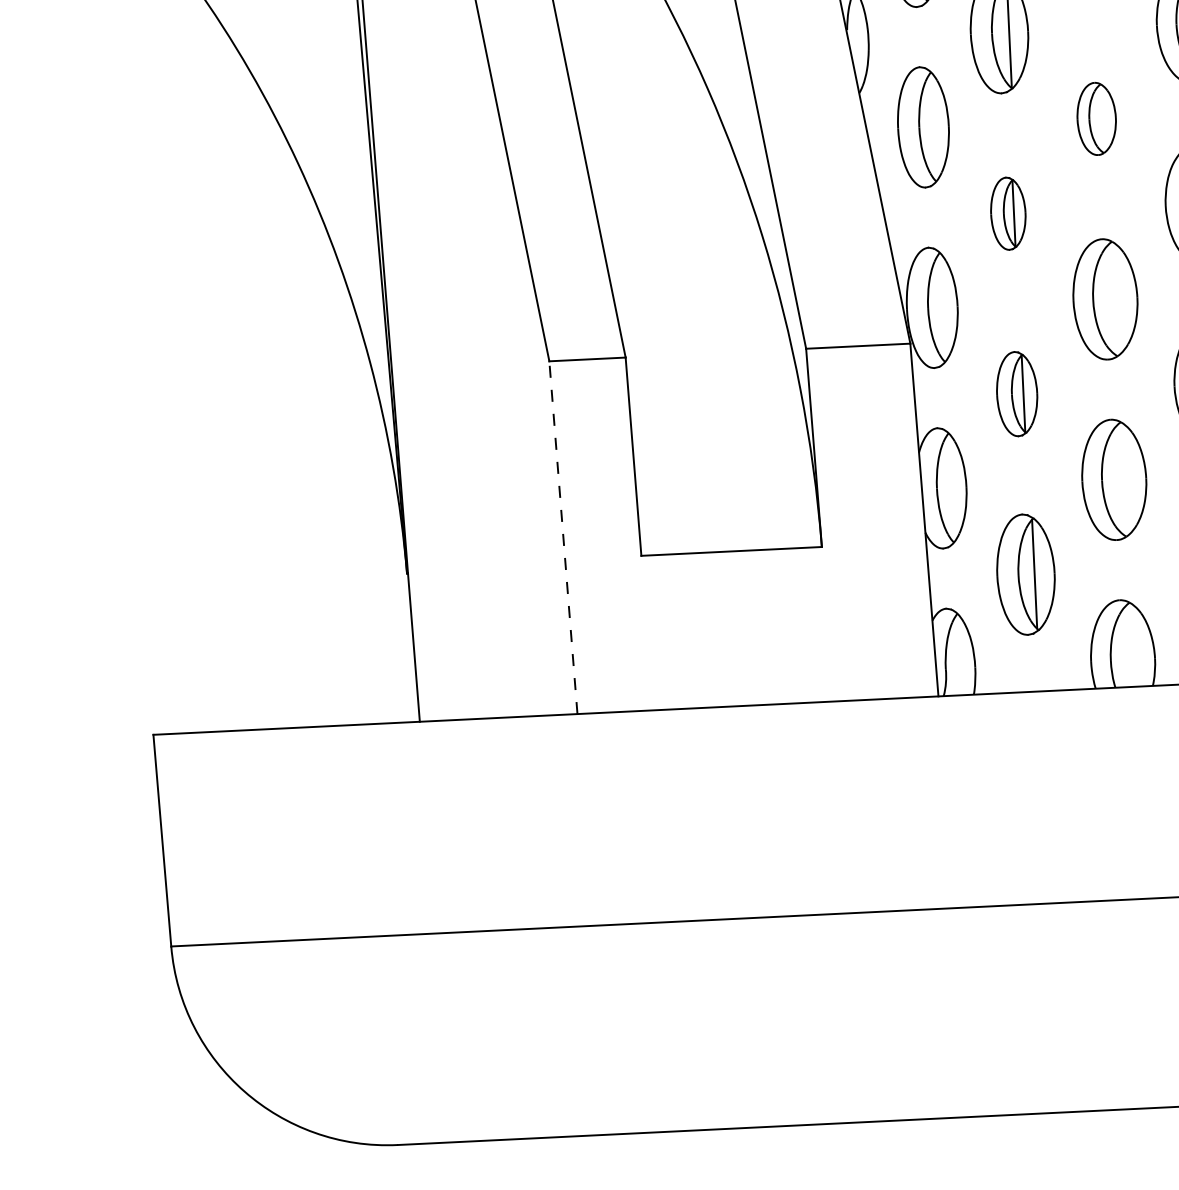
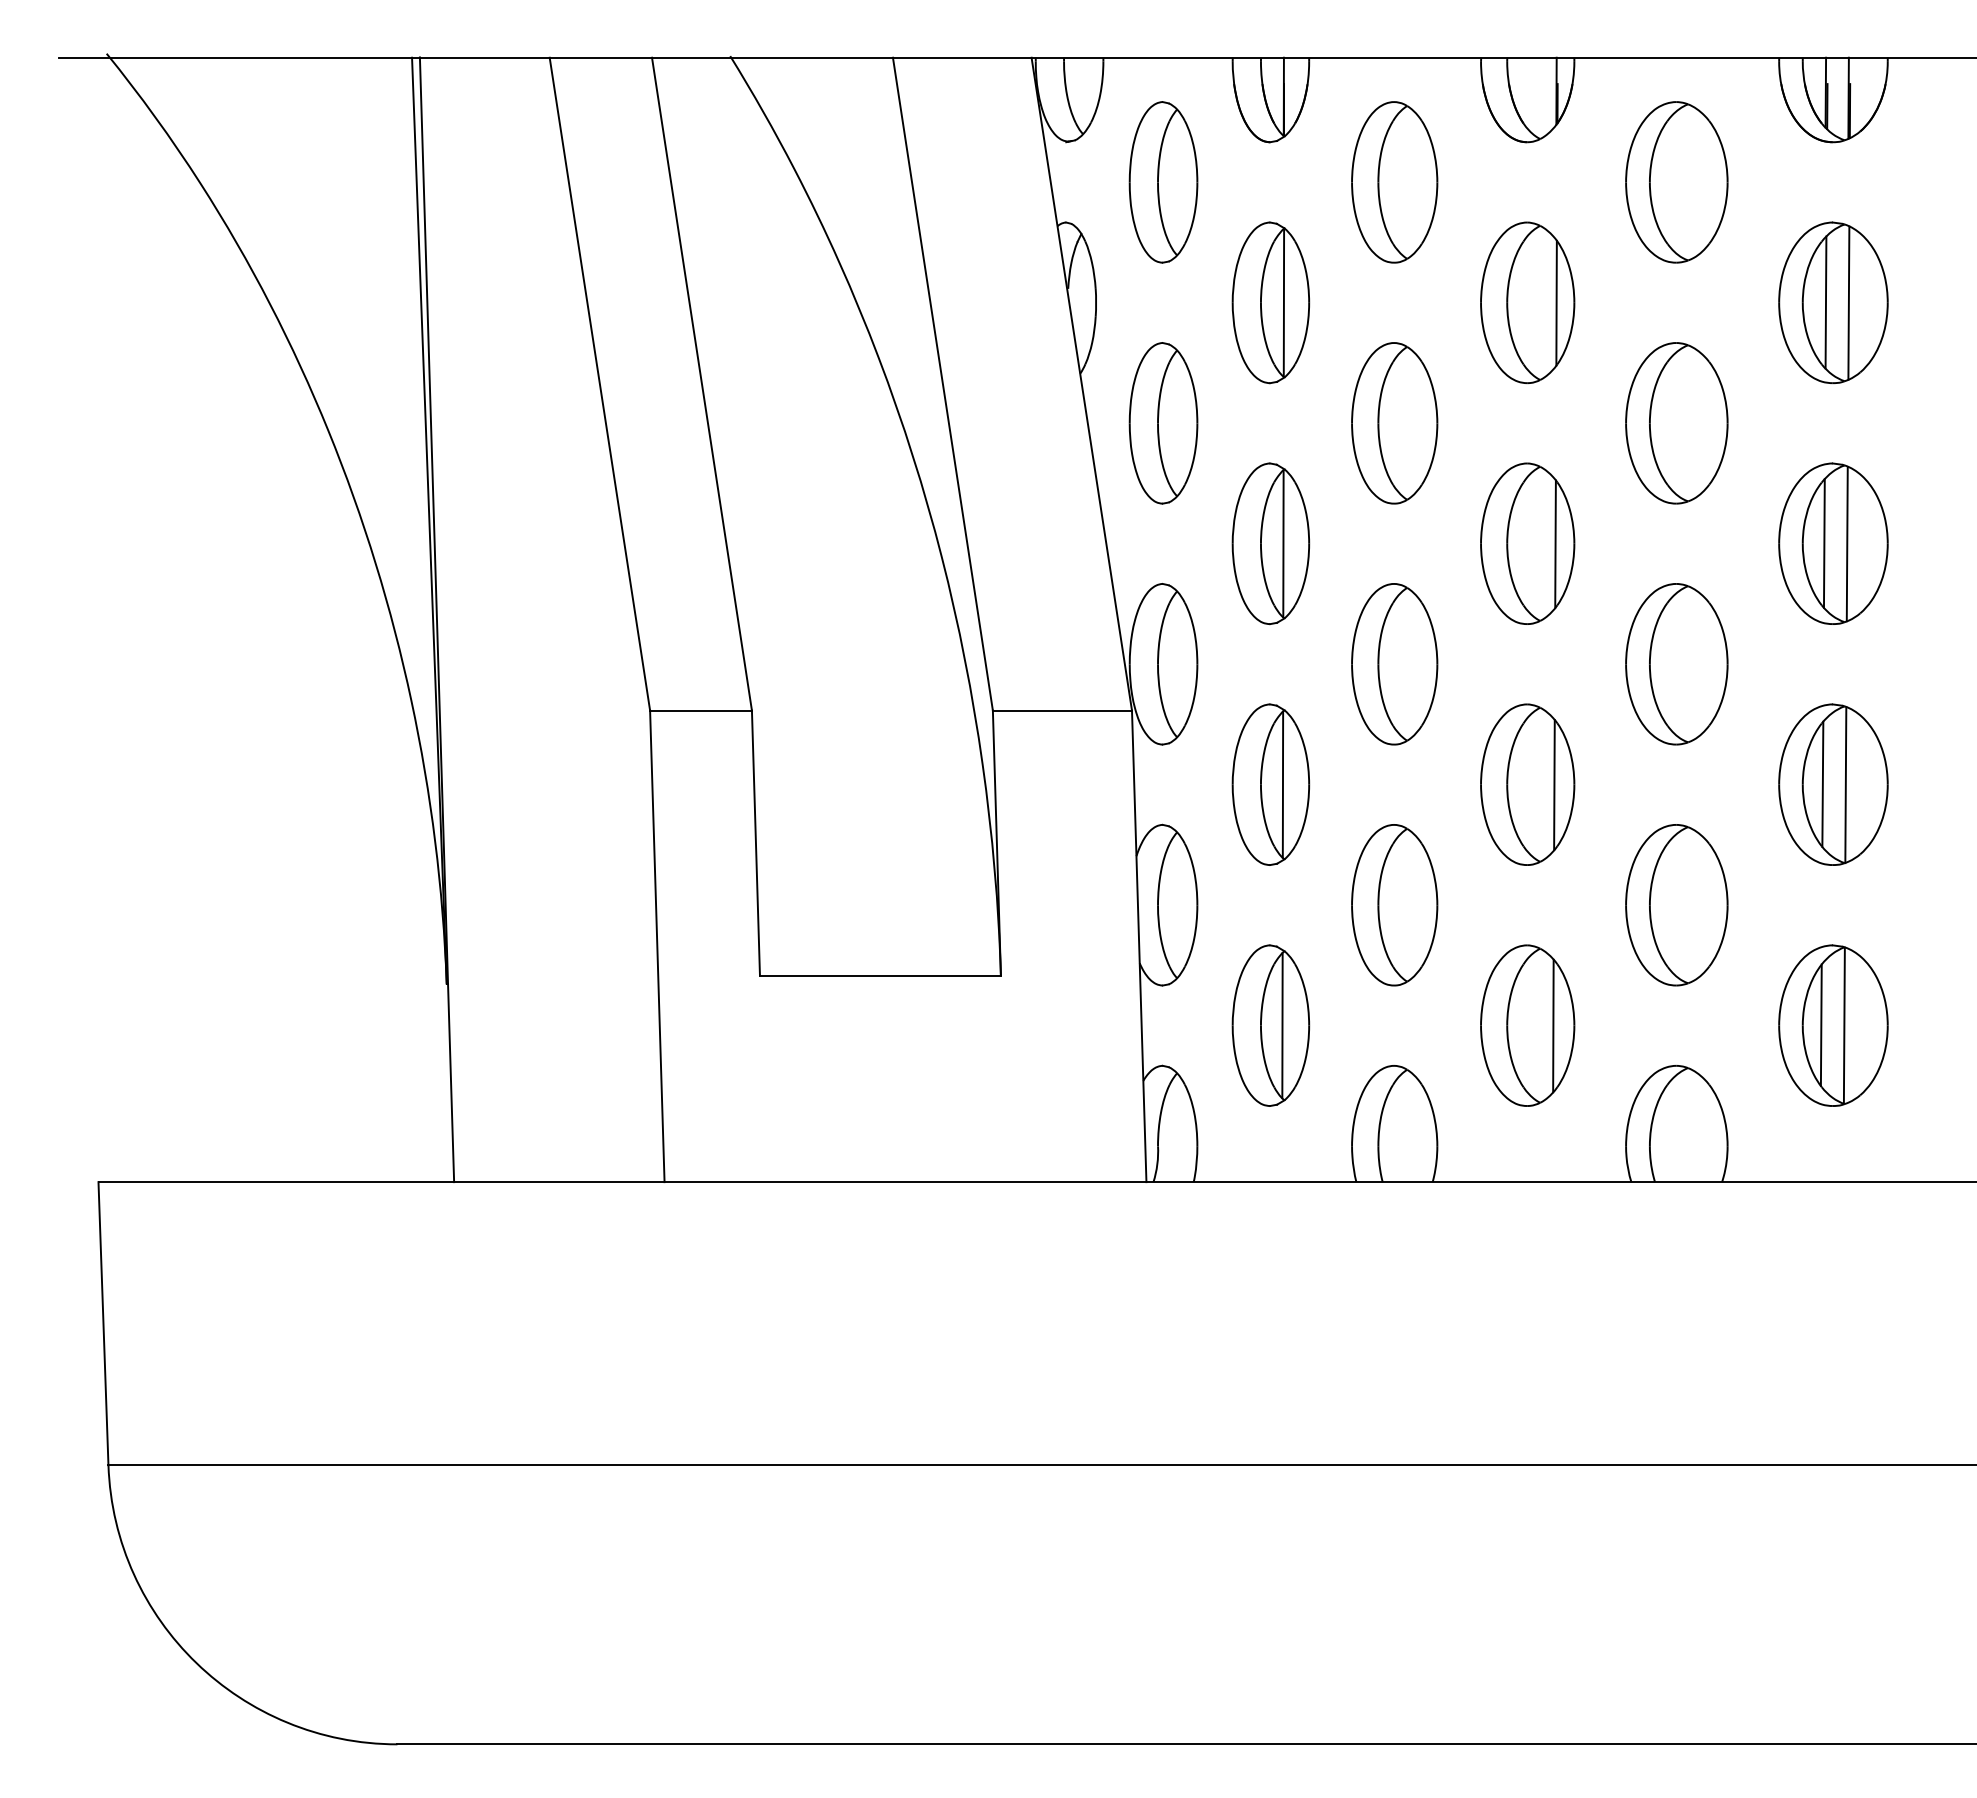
part: (1096, 119) -> (1394, 423), size x1.67
part: (1007, 213) -> (1270, 543), size x1.67
part: (1016, 393) -> (1270, 784), size x1.43
line: (563, 537) -> (657, 946), dashed -> solid

